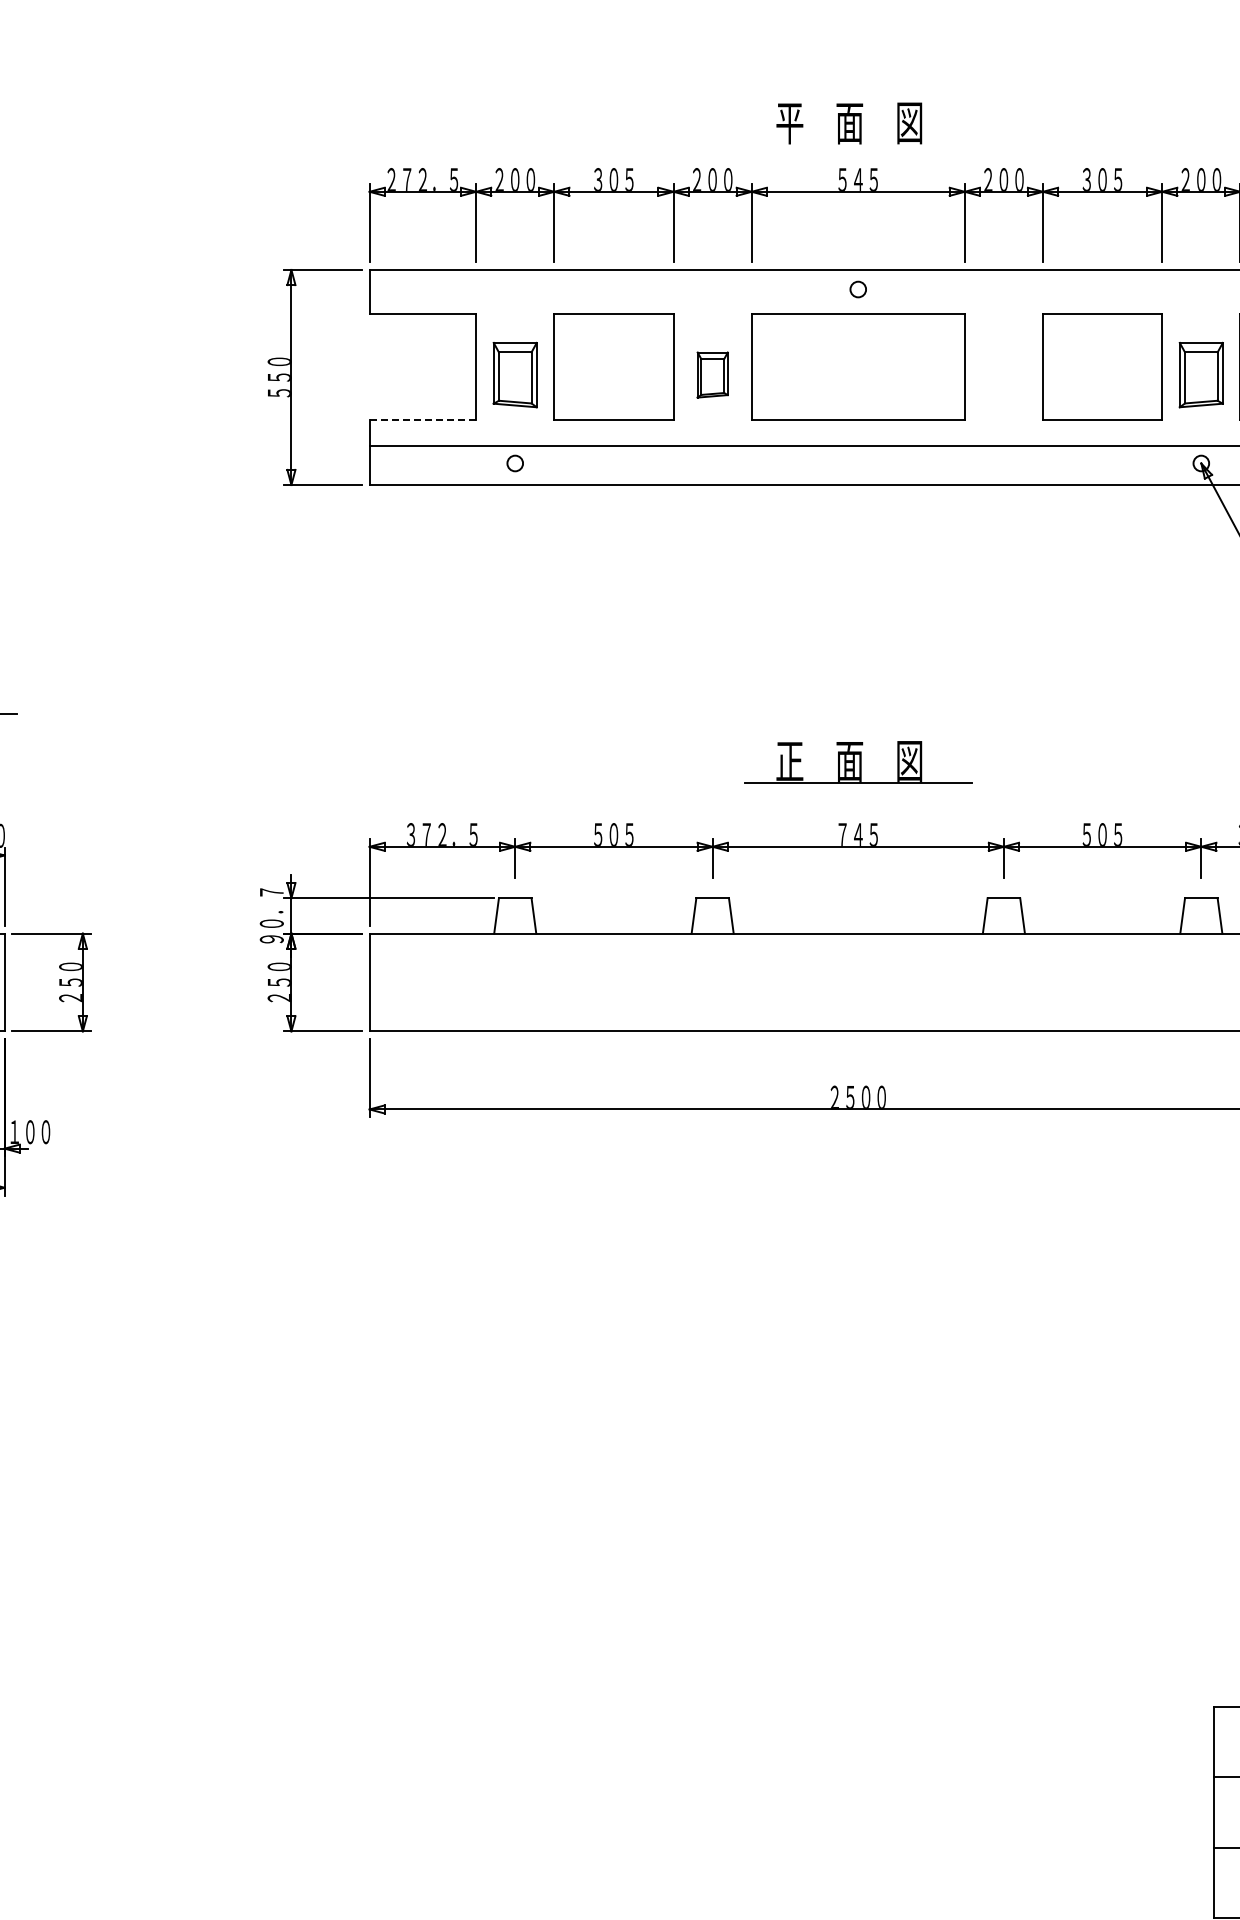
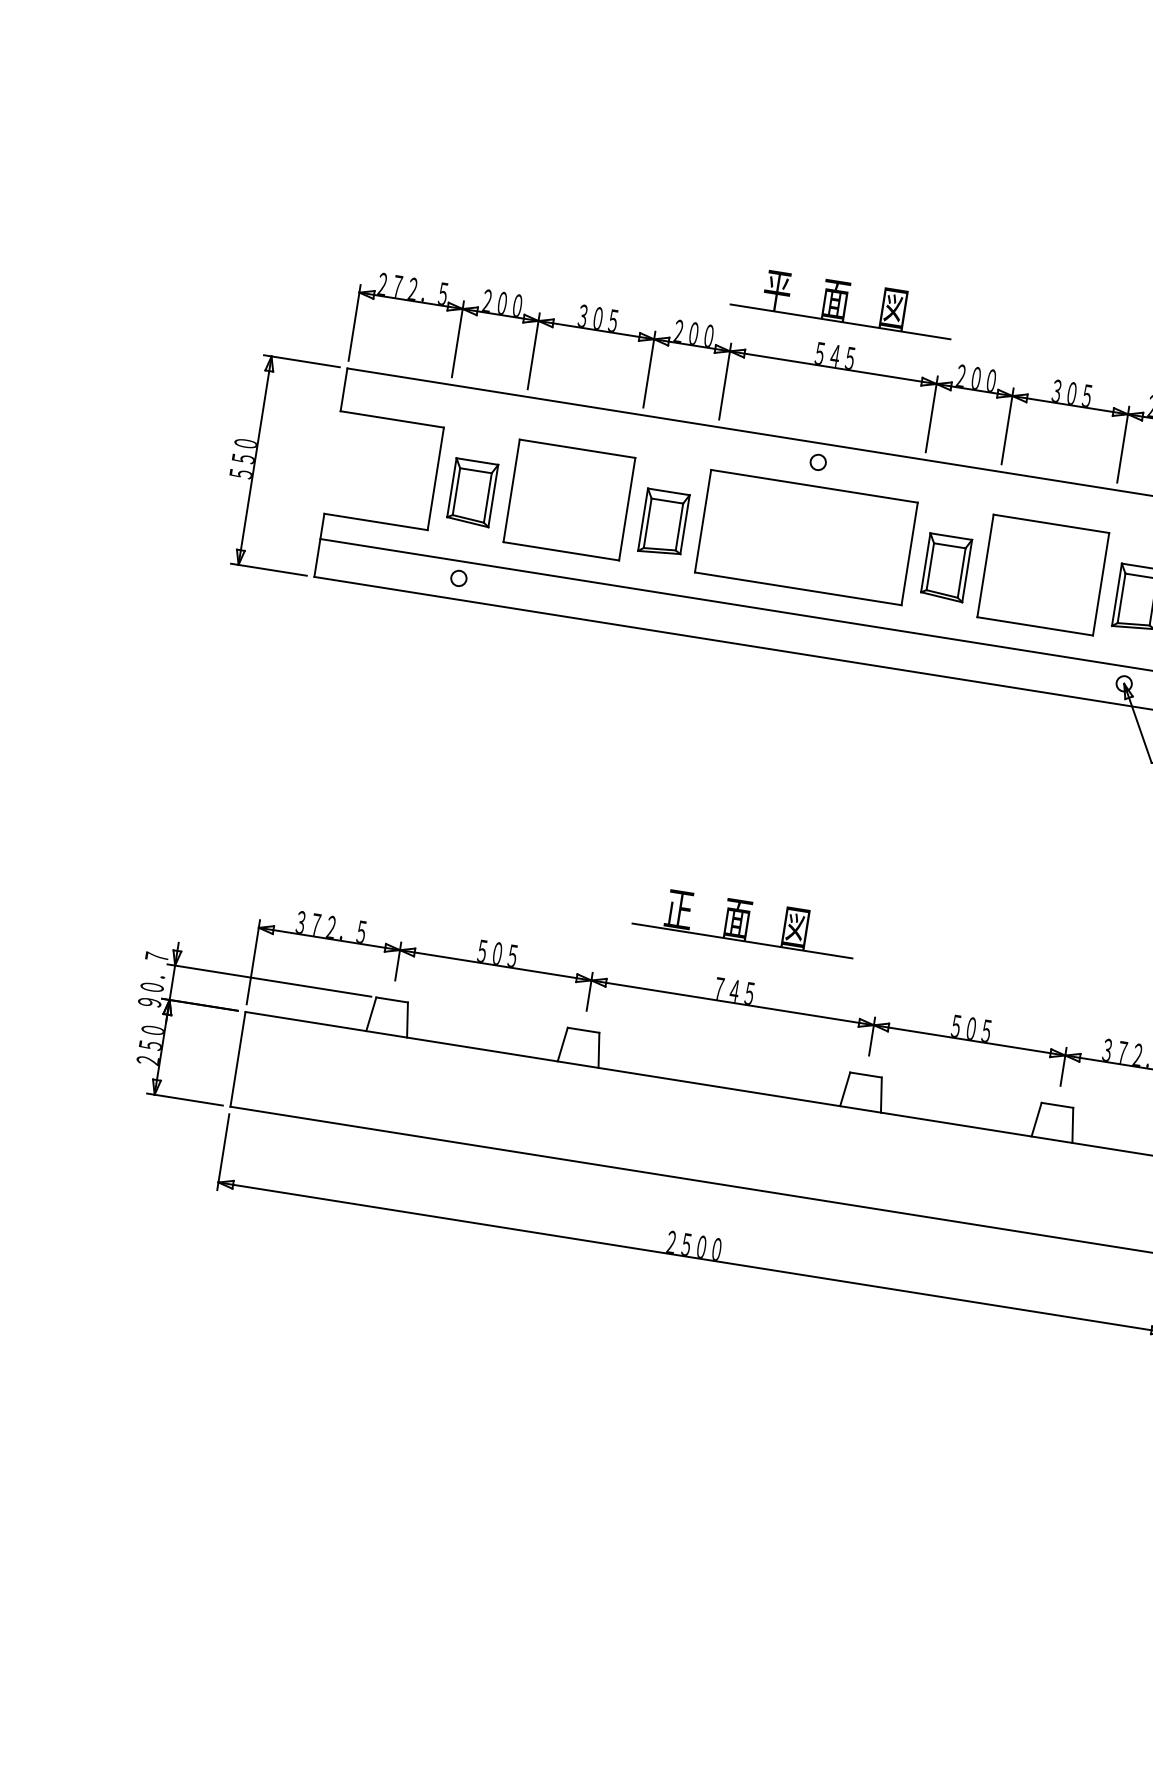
line: (857, 144) -> (839, 321), added
part: (712, 374) -> (663, 522), size x1.43
part: (1003, 374) -> (946, 567), added
line: (422, 419) -> (375, 521), dashed -> solid

